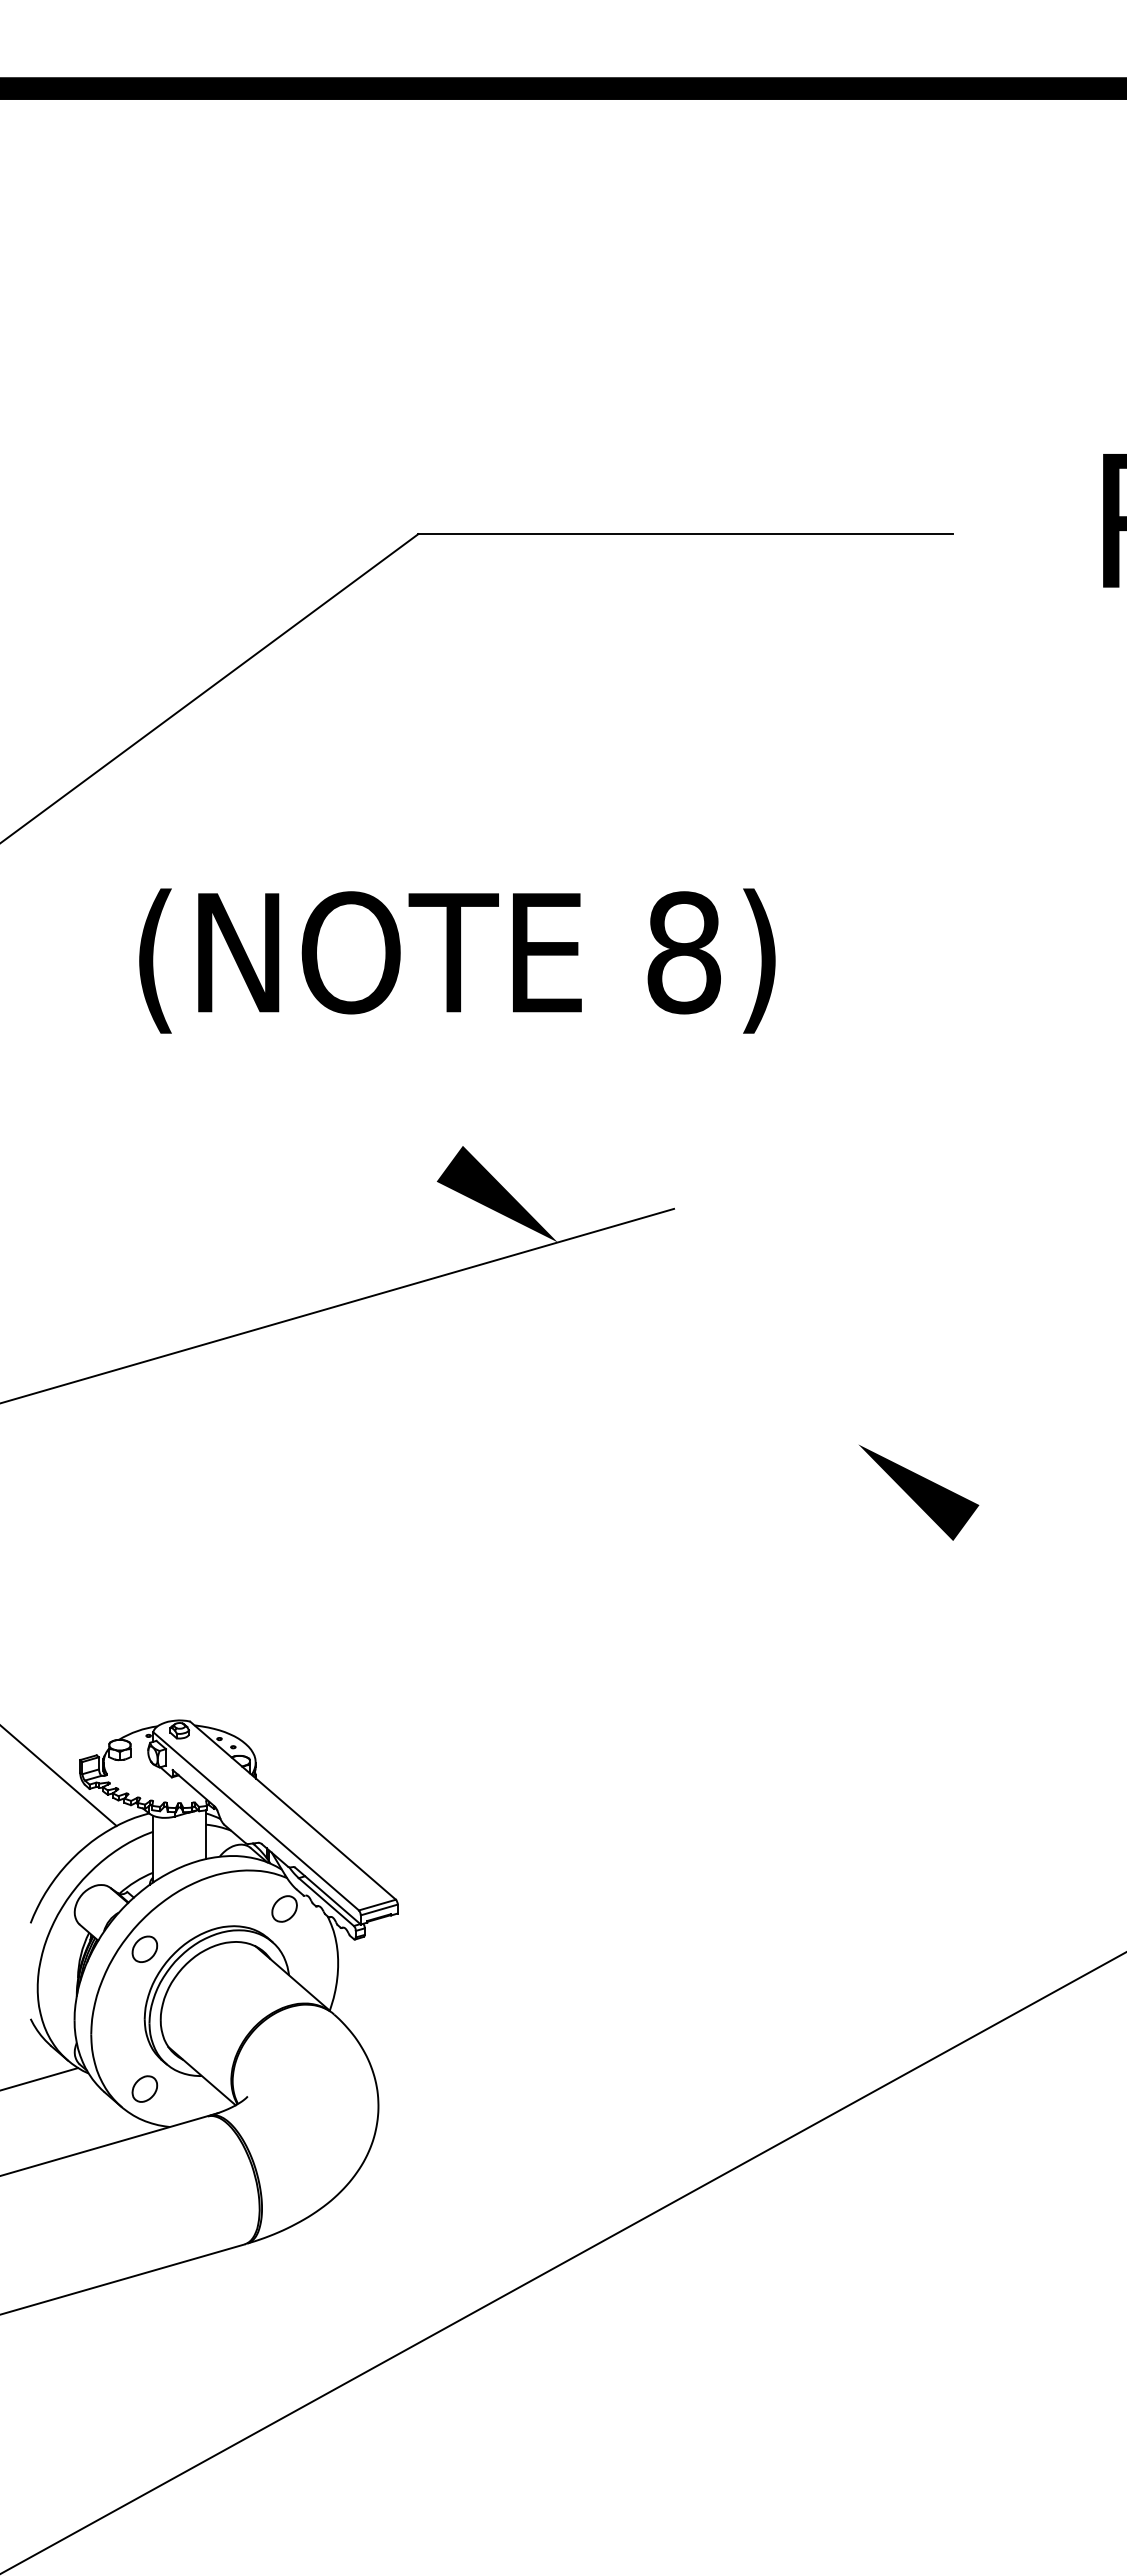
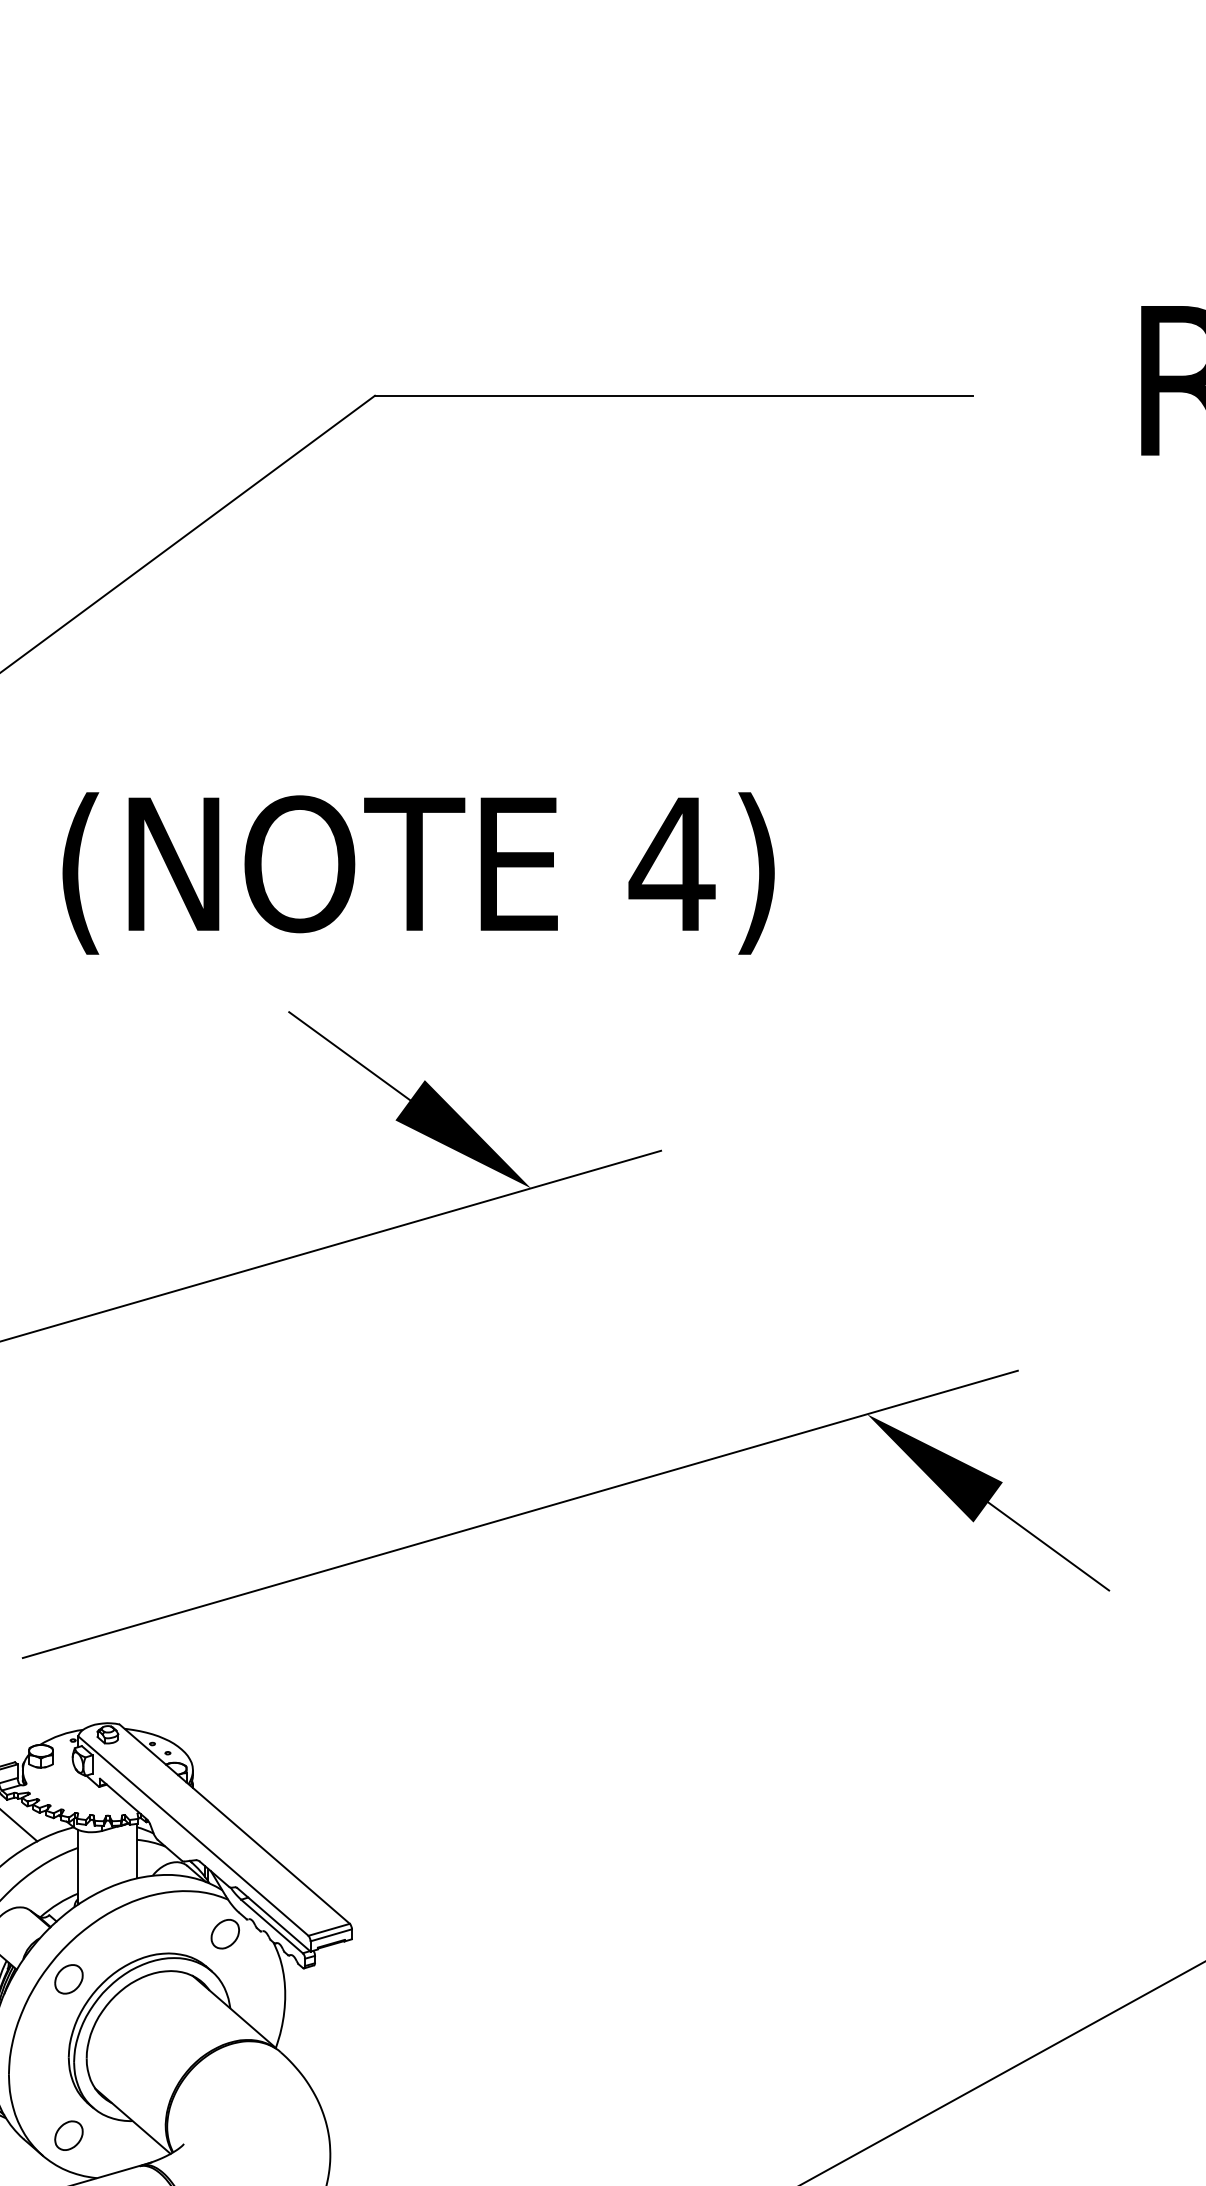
text: (683, 952) -> (671, 863), 8) -> 4)
line: (395, 1124) -> (349, 1056), added
line: (547, 1533) -> (519, 1514), added
line: (1020, 1562) -> (1048, 1546), added

